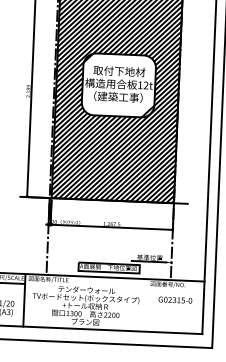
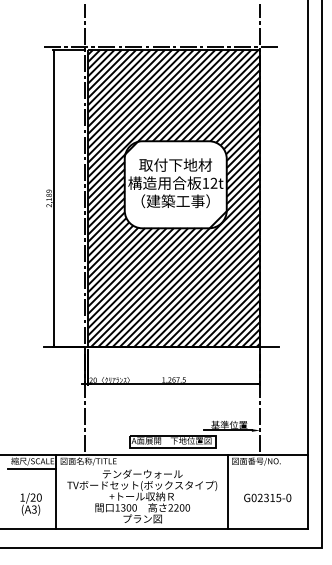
text: (175, 299) -> (267, 497), moved
line: (146, 305) -> (227, 492), added

